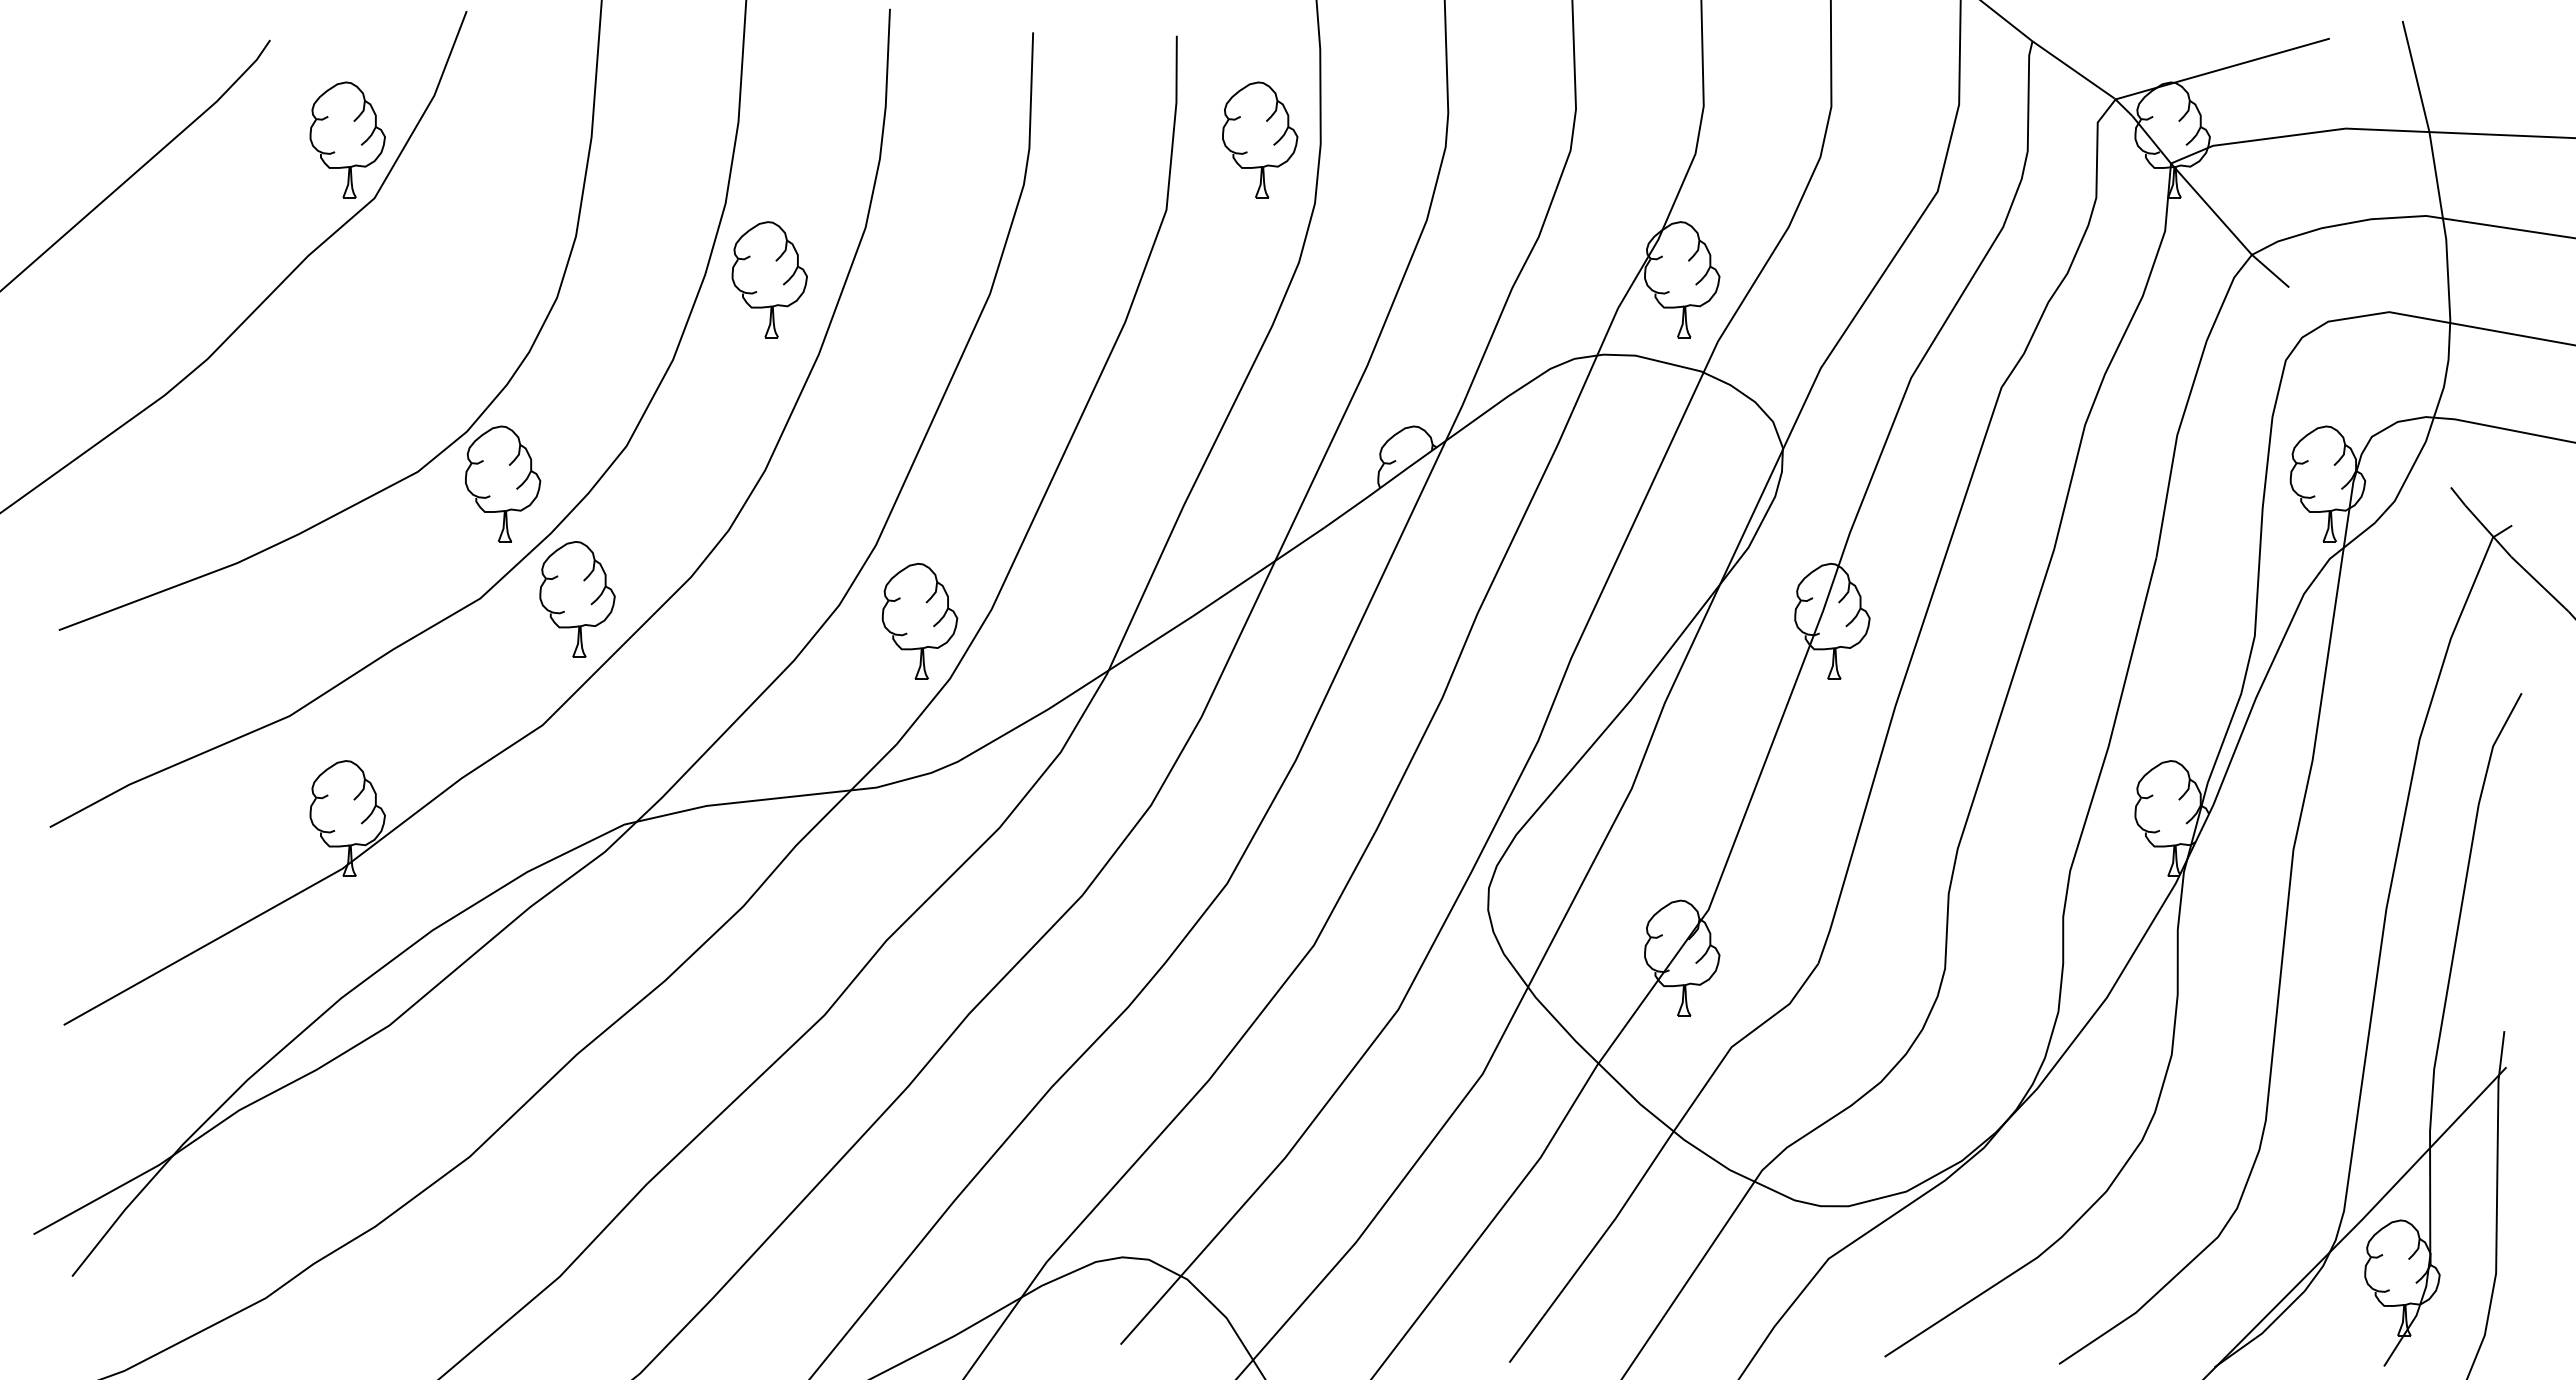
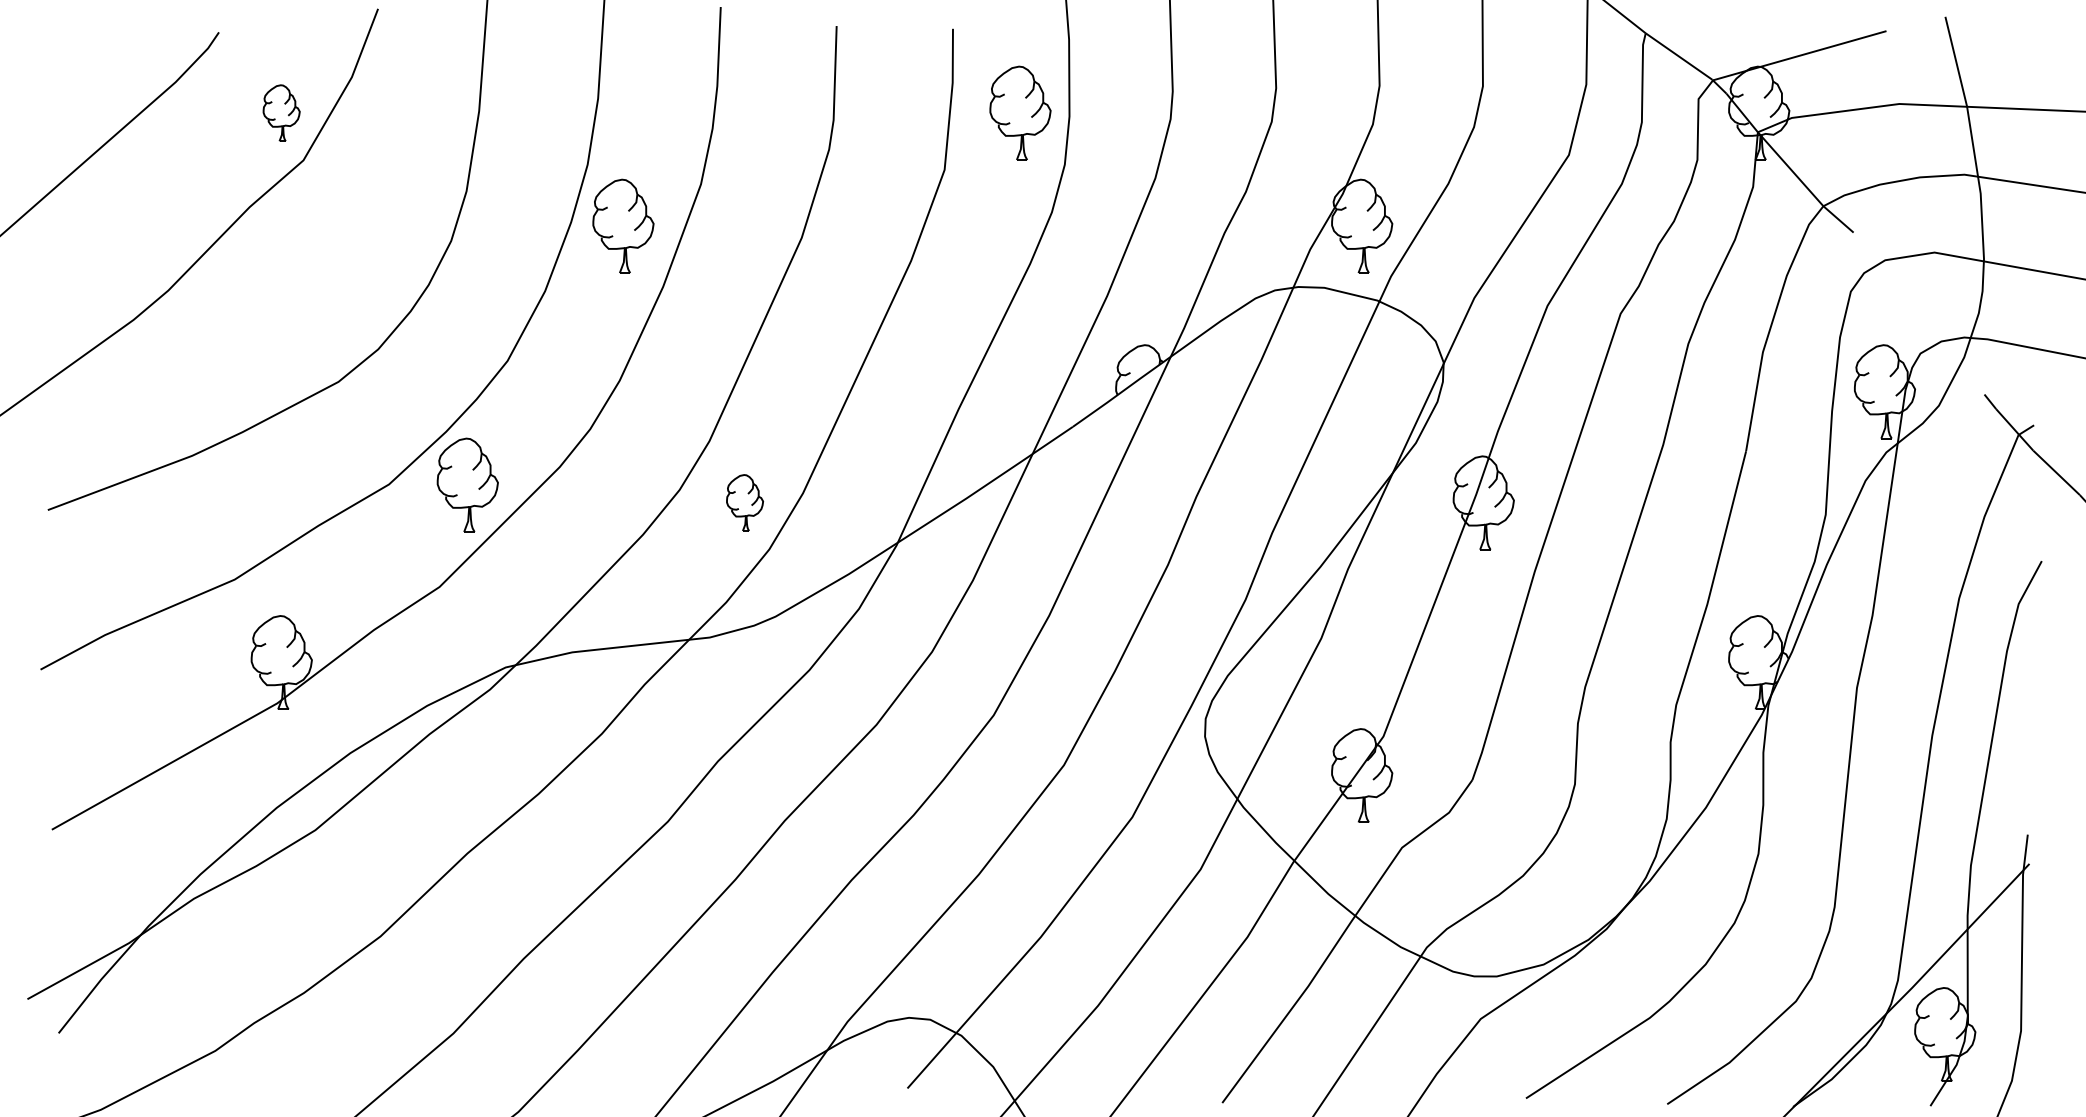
part: (347, 139) -> (281, 112), size x0.6
part: (503, 483) -> (407, 391), removed
part: (919, 621) -> (744, 503), size x0.6

